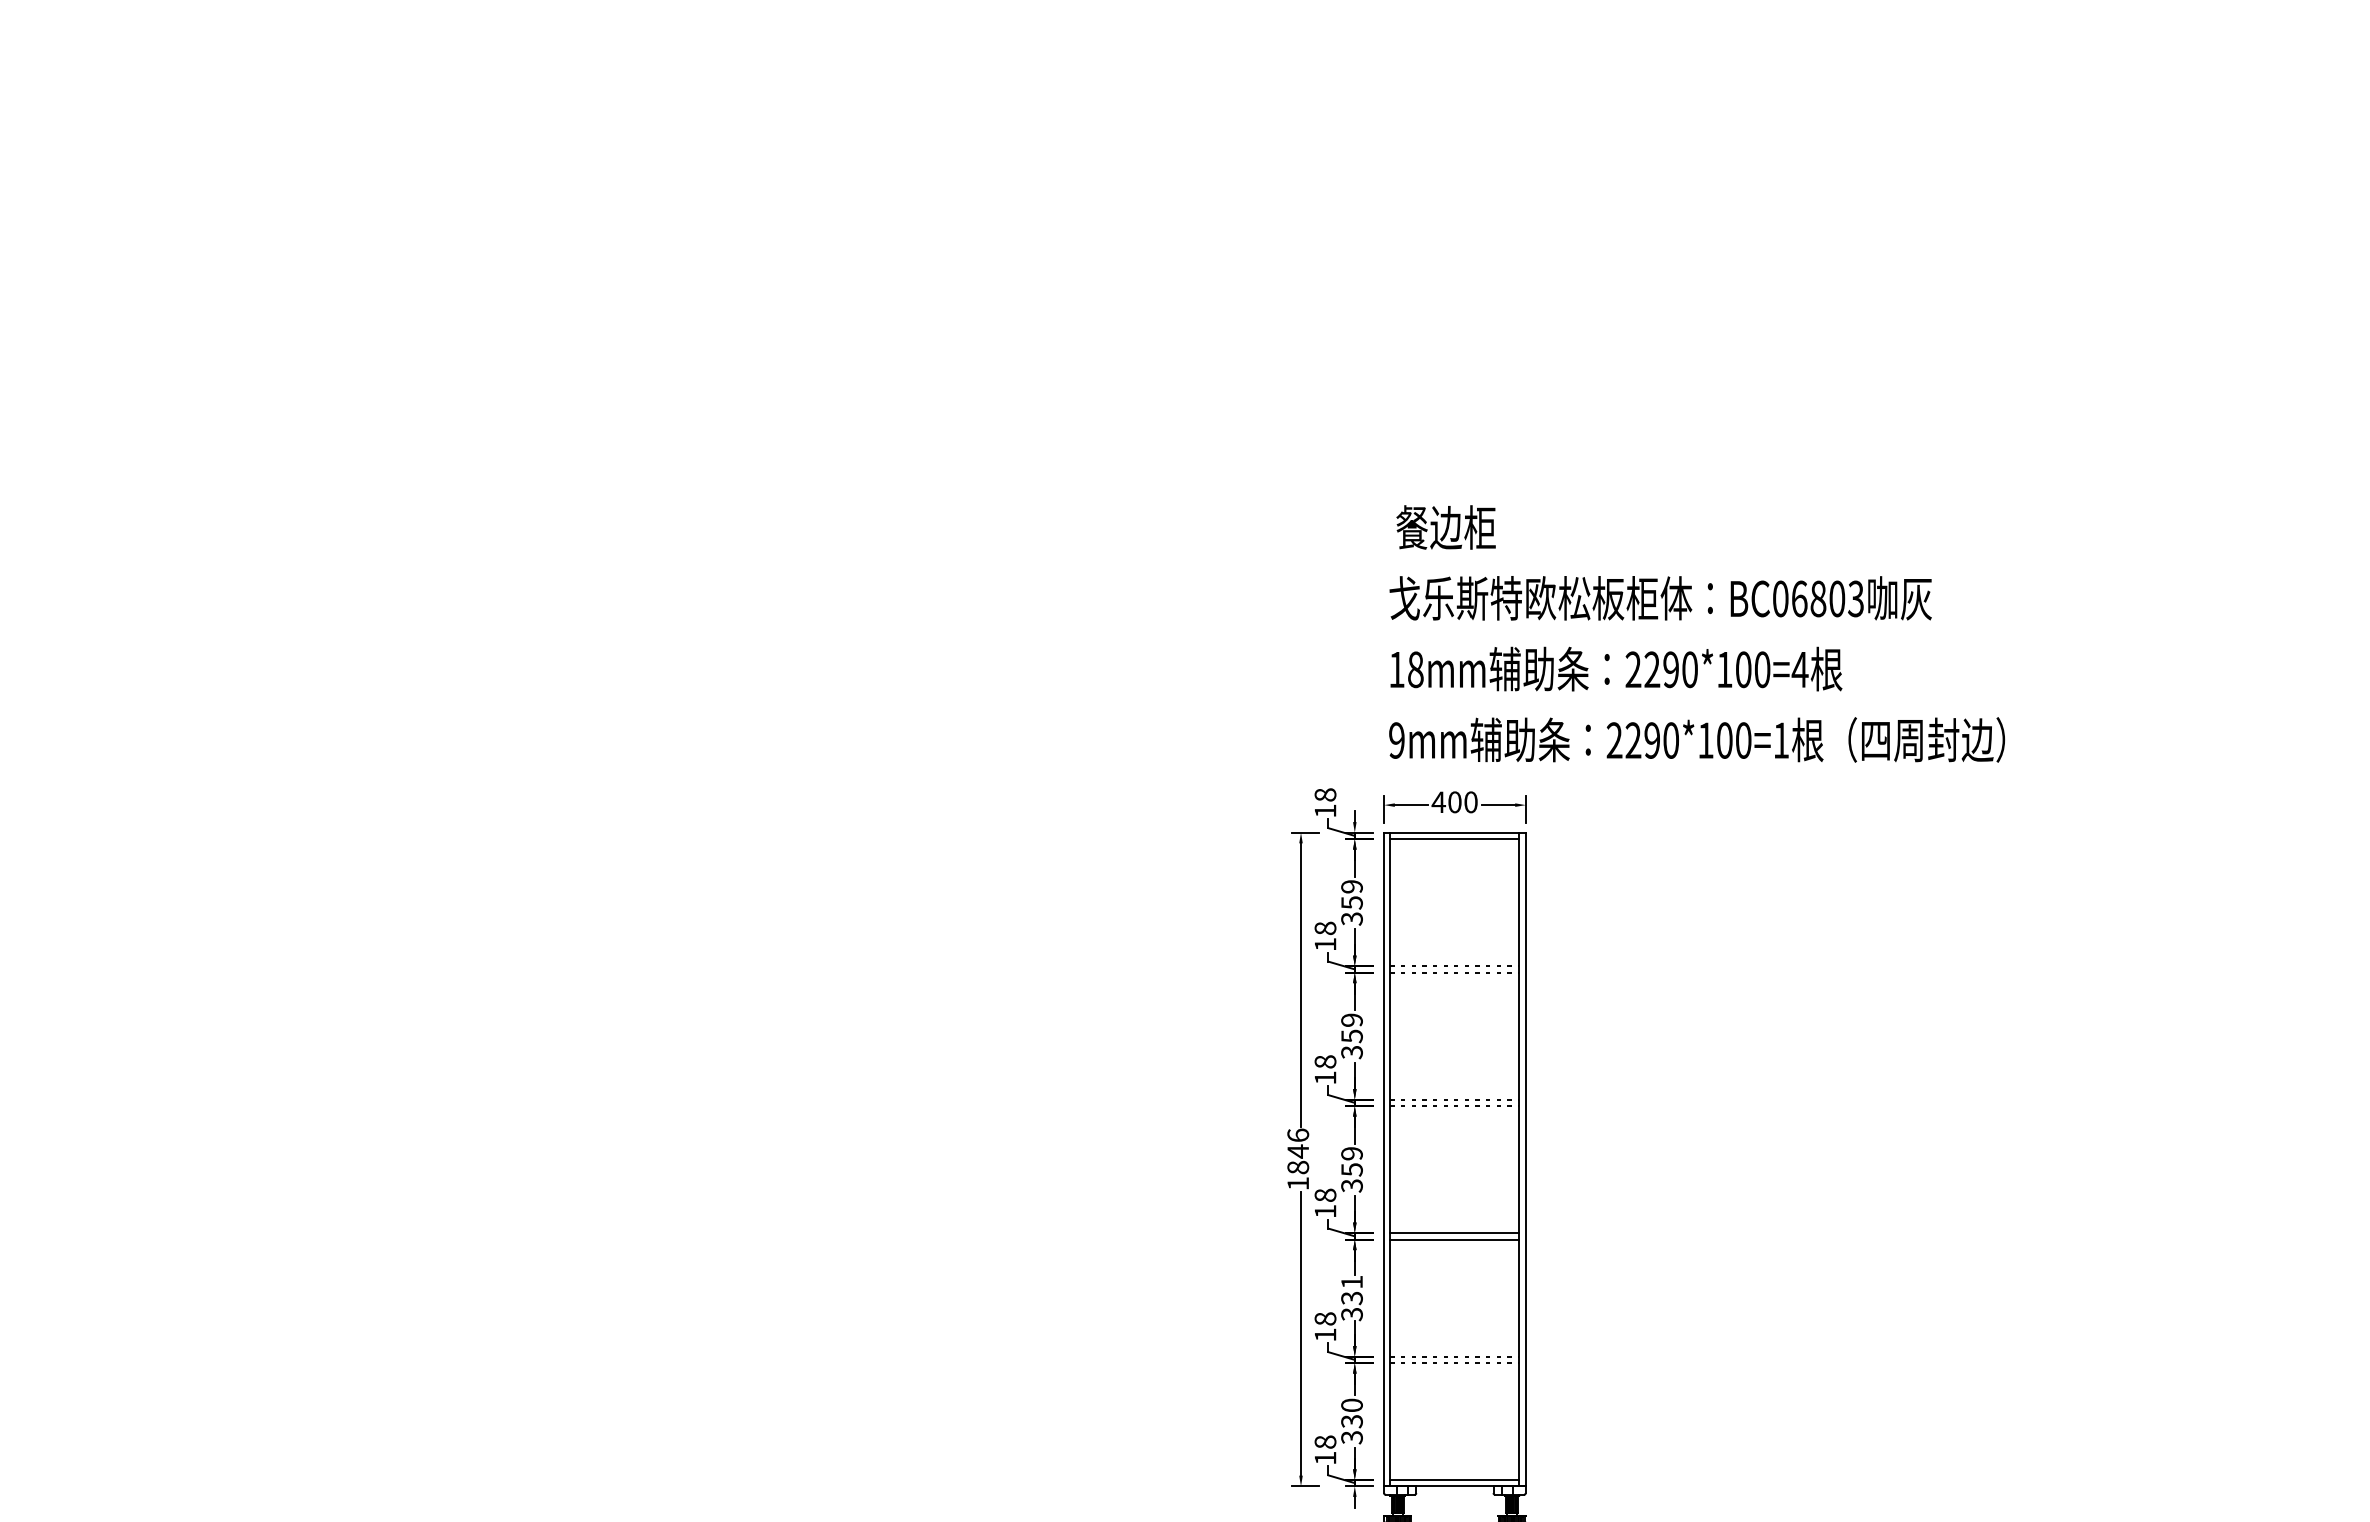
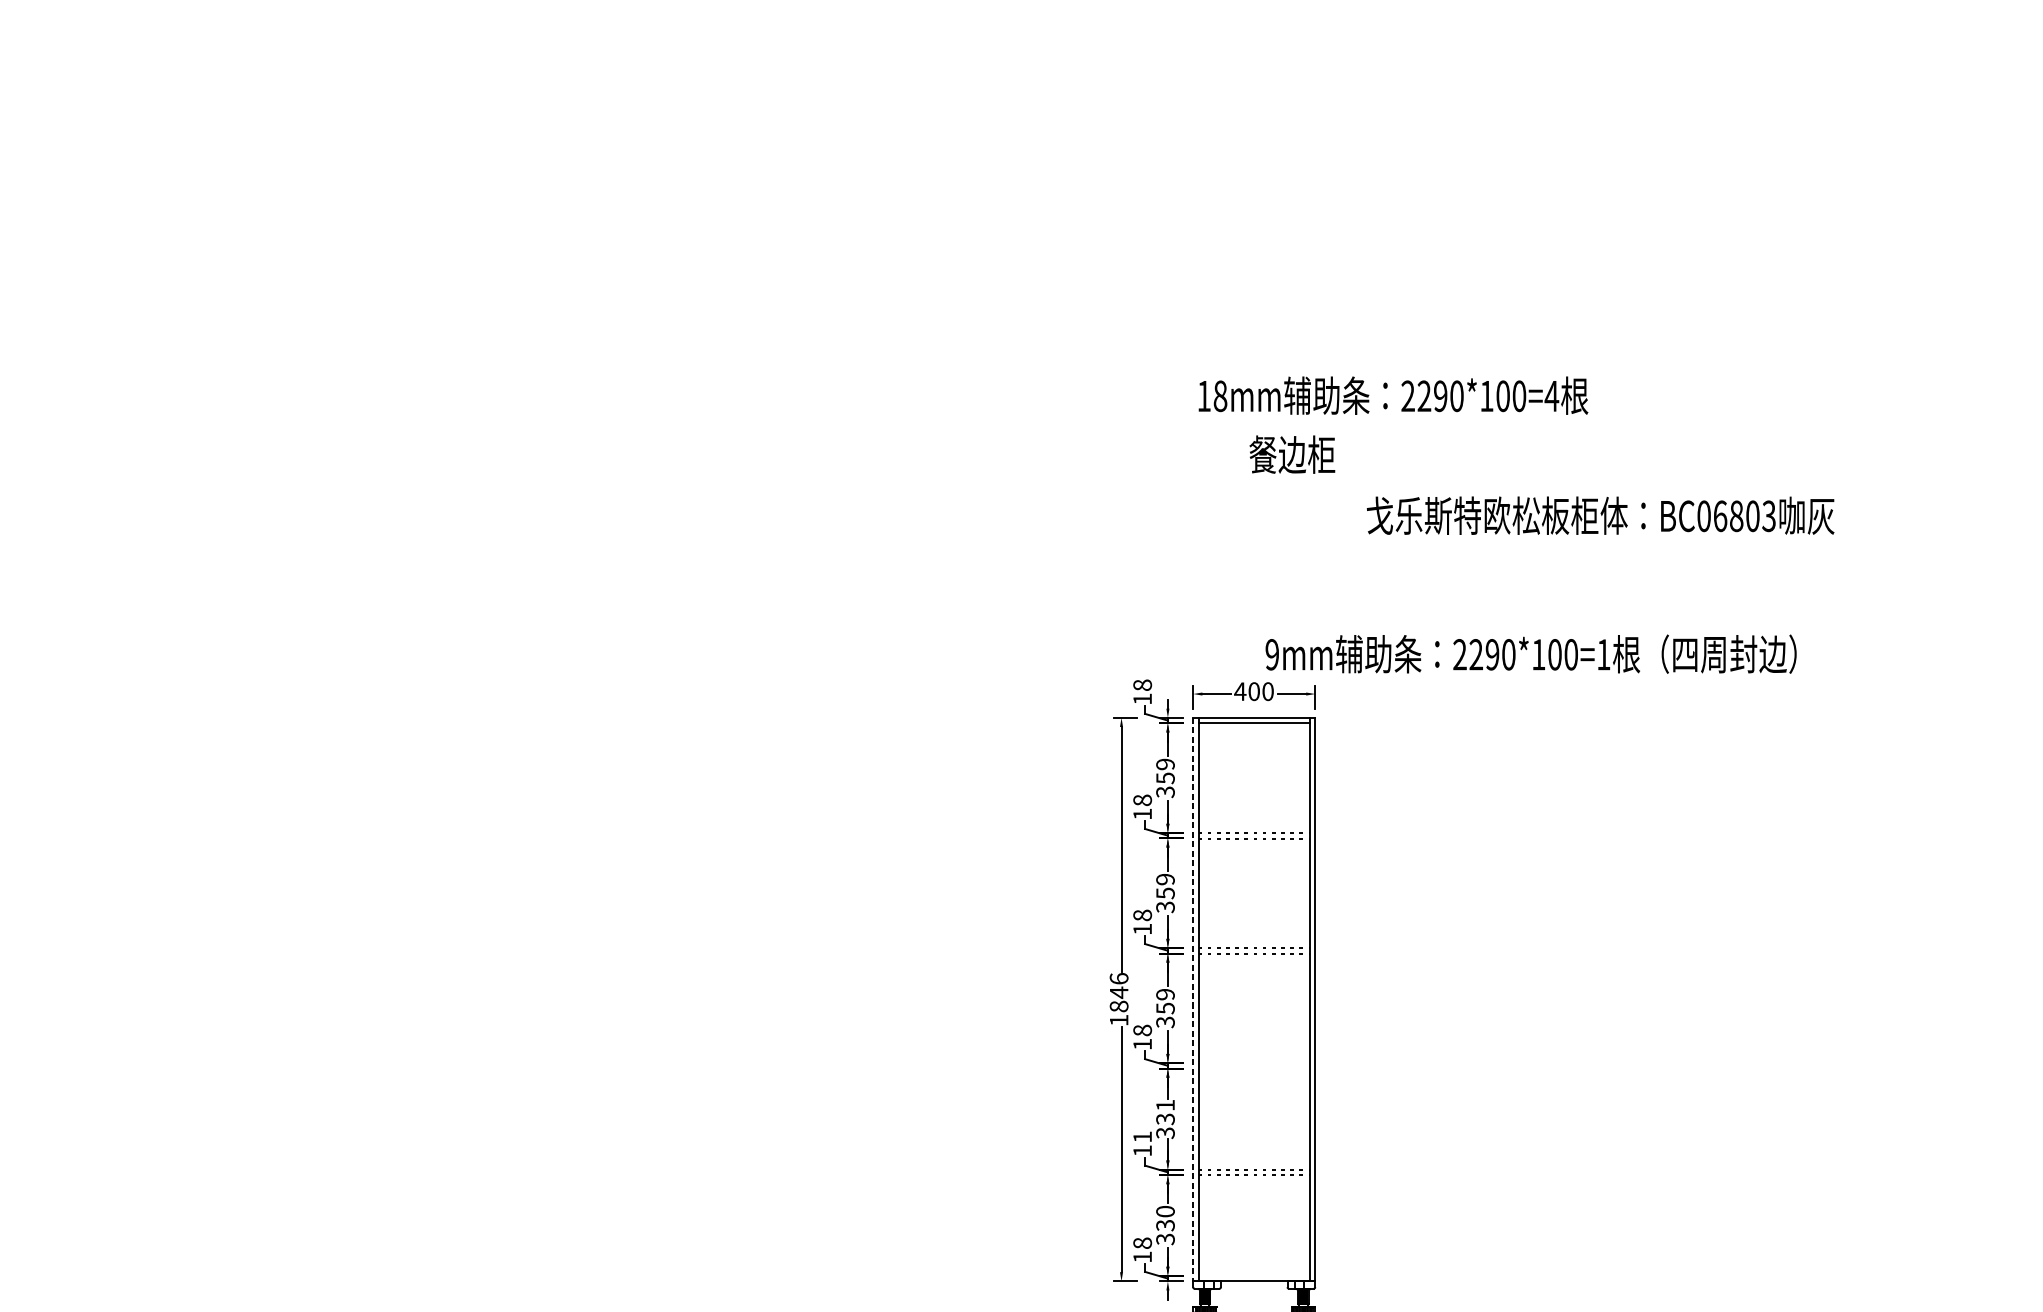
text: (1445, 527) -> (1291, 454), moved
text: (1660, 598) -> (1600, 515), moved
text: (1616, 668) -> (1393, 395), moved
text: (1696, 739) -> (1530, 653), moved
line: (1384, 1159) -> (1193, 999), solid -> dashed
line: (1454, 1233) -> (1253, 1063), removed
line: (1454, 1239) -> (1253, 1068), removed
text: (1325, 1318) -> (1142, 1136), 18 -> 11
line: (1454, 1480) -> (1253, 1276), removed

